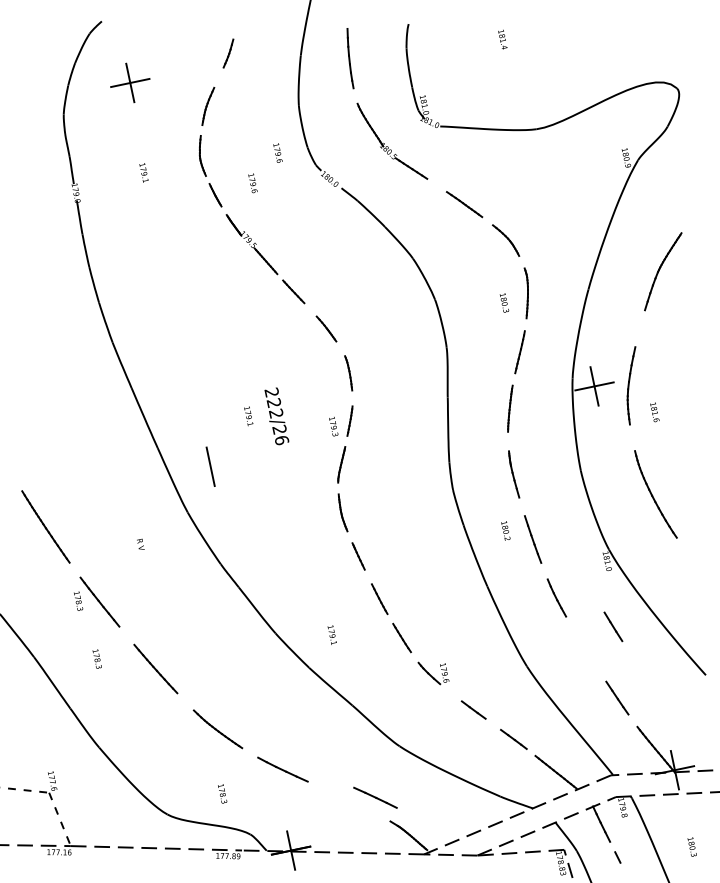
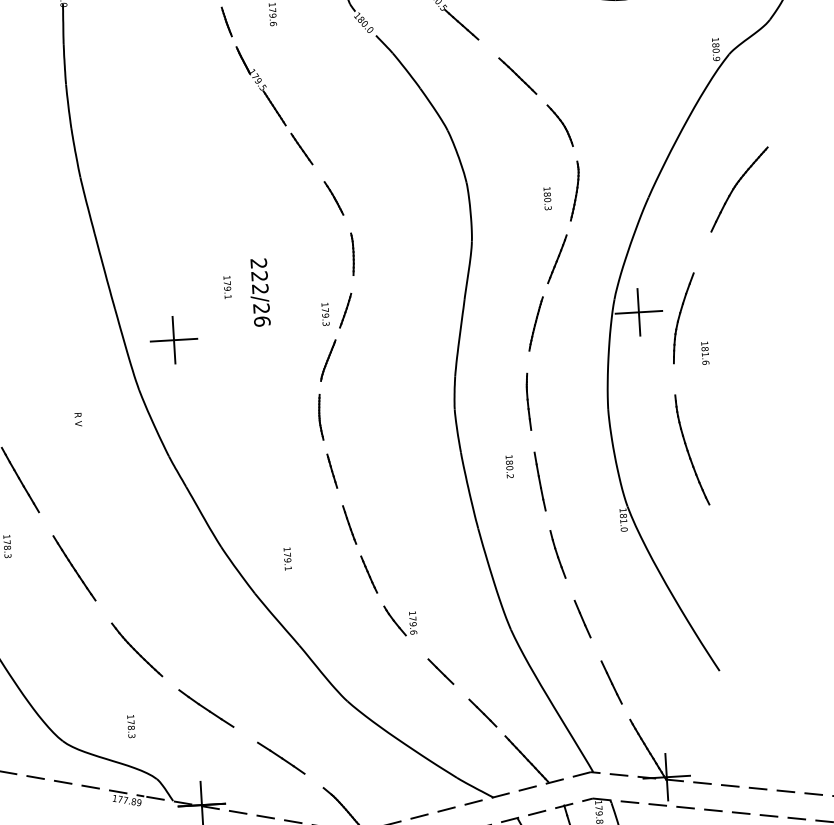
line: (210, 466) -> (173, 339), added
line: (613, 626) -> (582, 618), moved
line: (375, 797) -> (281, 757), moved

